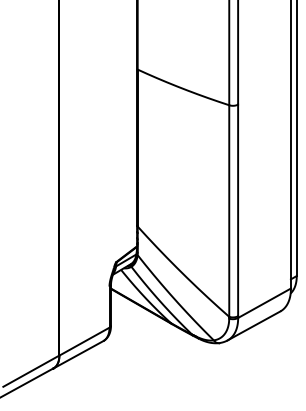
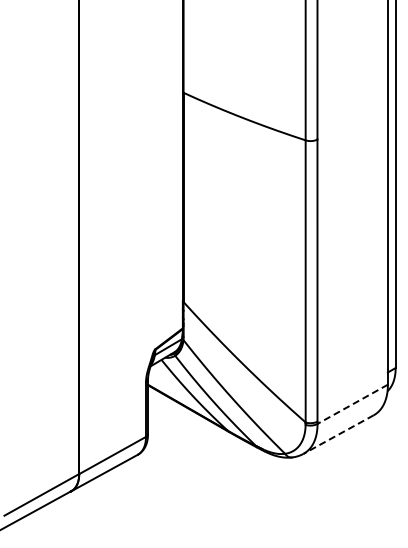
line: (264, 303) -> (352, 404), solid -> dashed
line: (253, 325) -> (338, 434), solid -> dashed

